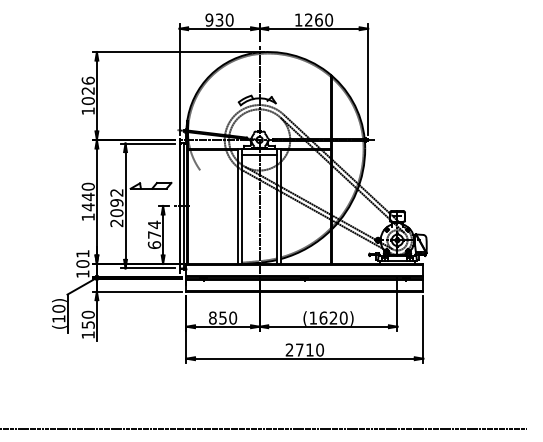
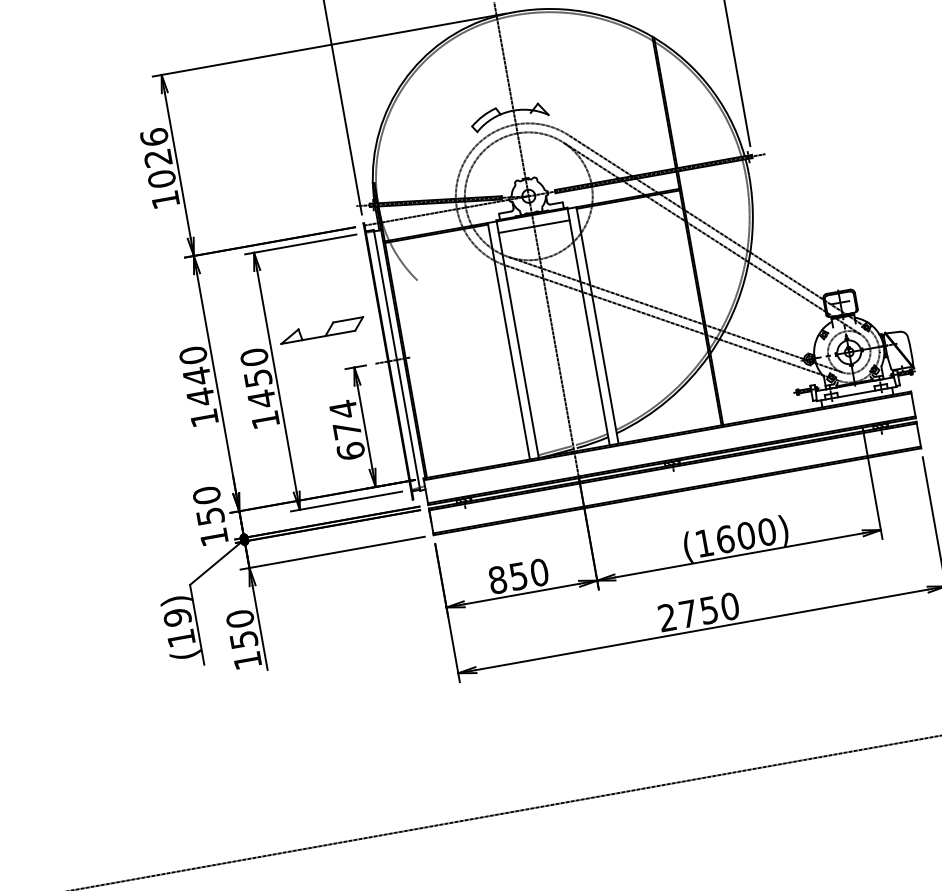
text: (116, 207) -> (258, 387), 2092 -> 1450
text: (82, 258) -> (207, 505), 101 -> 150
text: (58, 308) -> (176, 616), (10) -> (19)
text: (333, 317) -> (745, 534), (1620) -> (1600)
text: (309, 349) -> (708, 609), 2710 -> 2750

